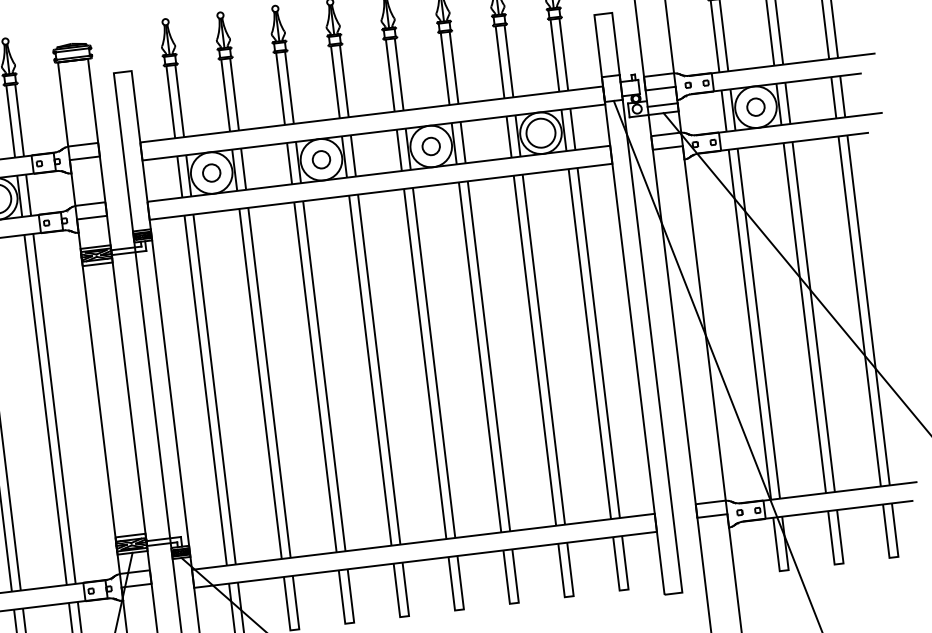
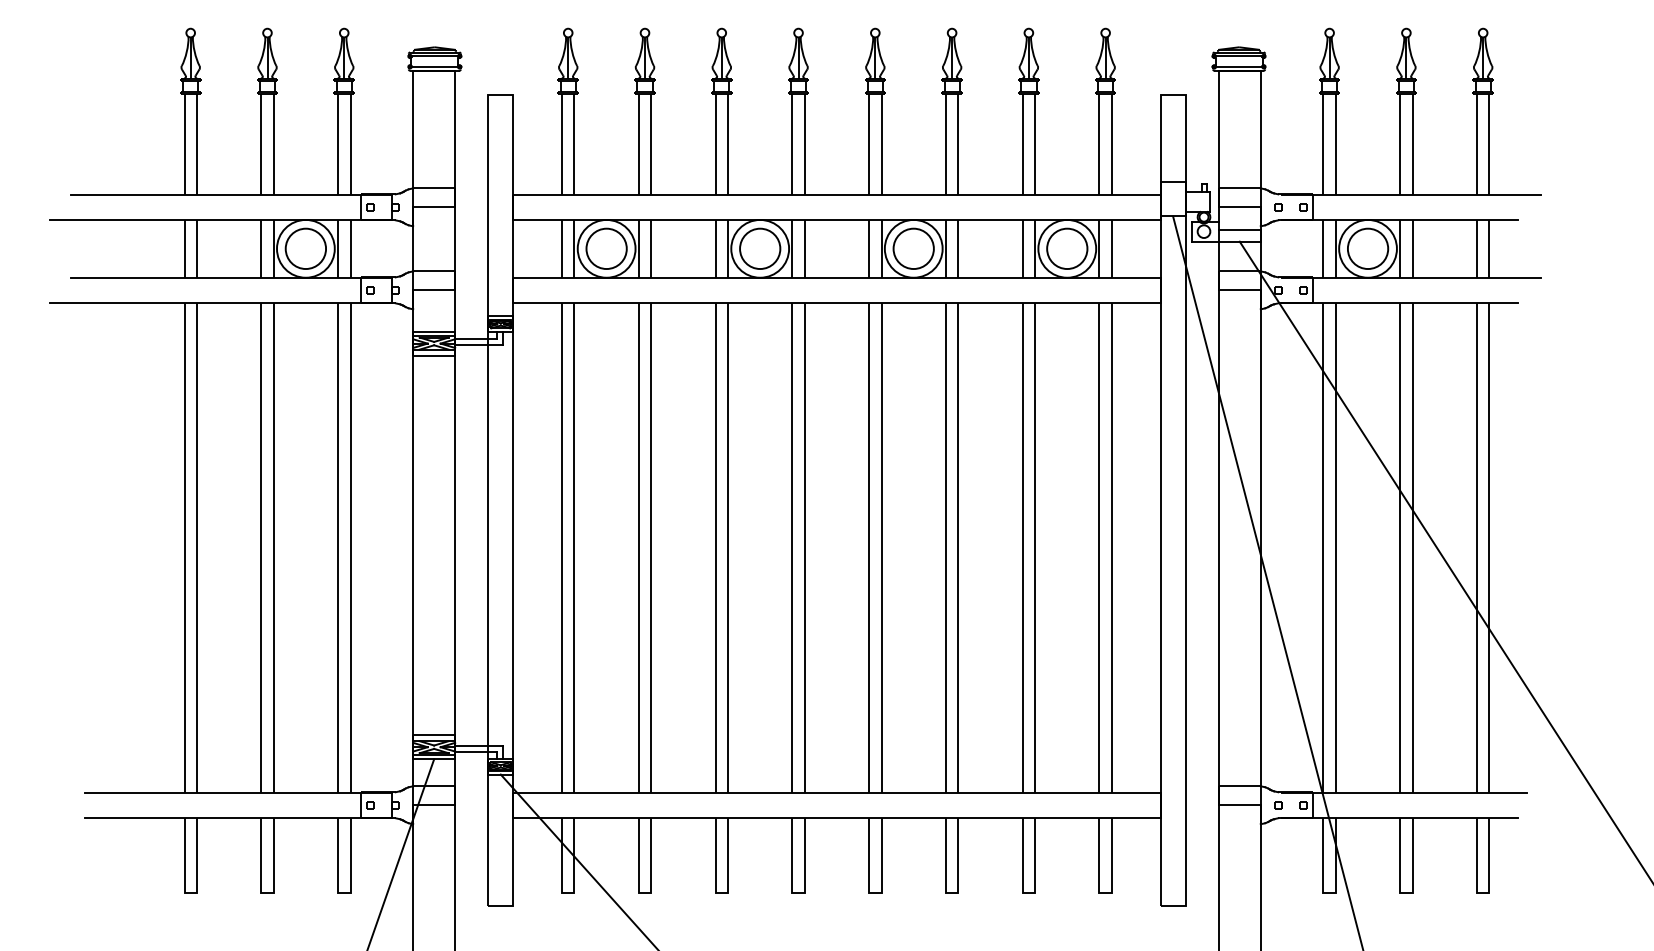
circle: (755, 107) -> (1367, 248), size x1.67
circle: (431, 146) -> (913, 248), size x1.67
circle: (321, 159) -> (760, 248), size x1.67
circle: (211, 172) -> (606, 248), size x1.67

